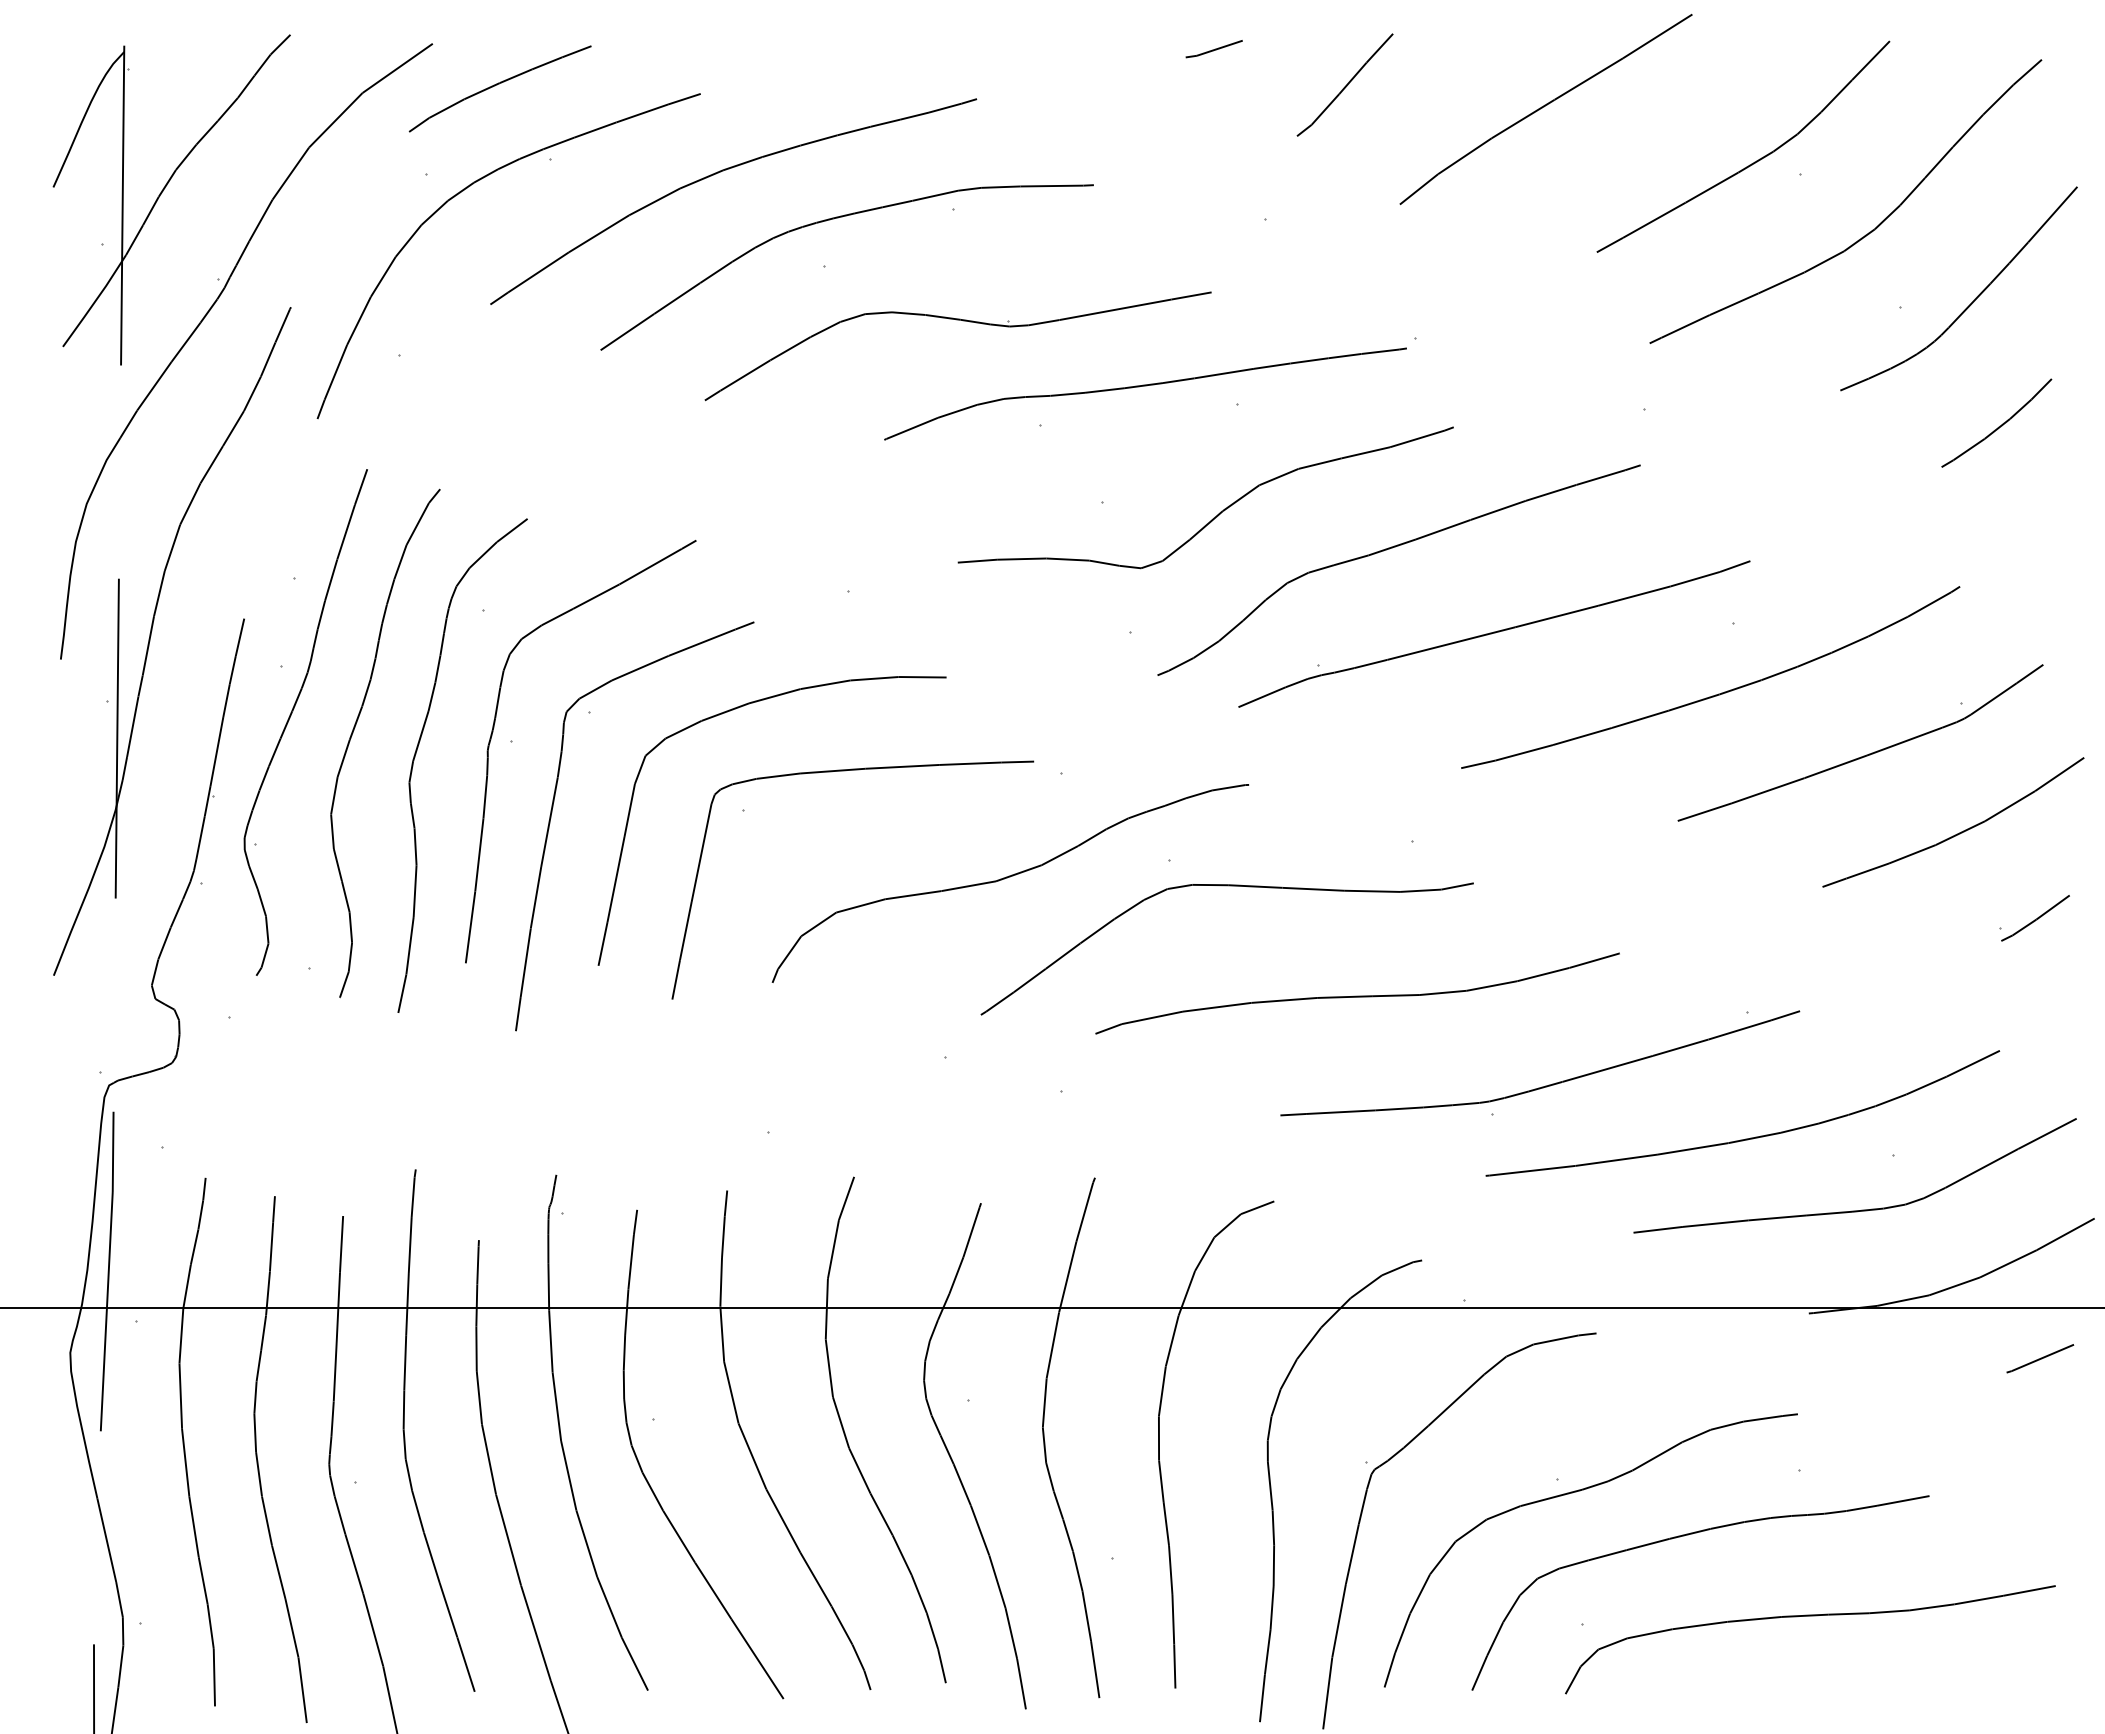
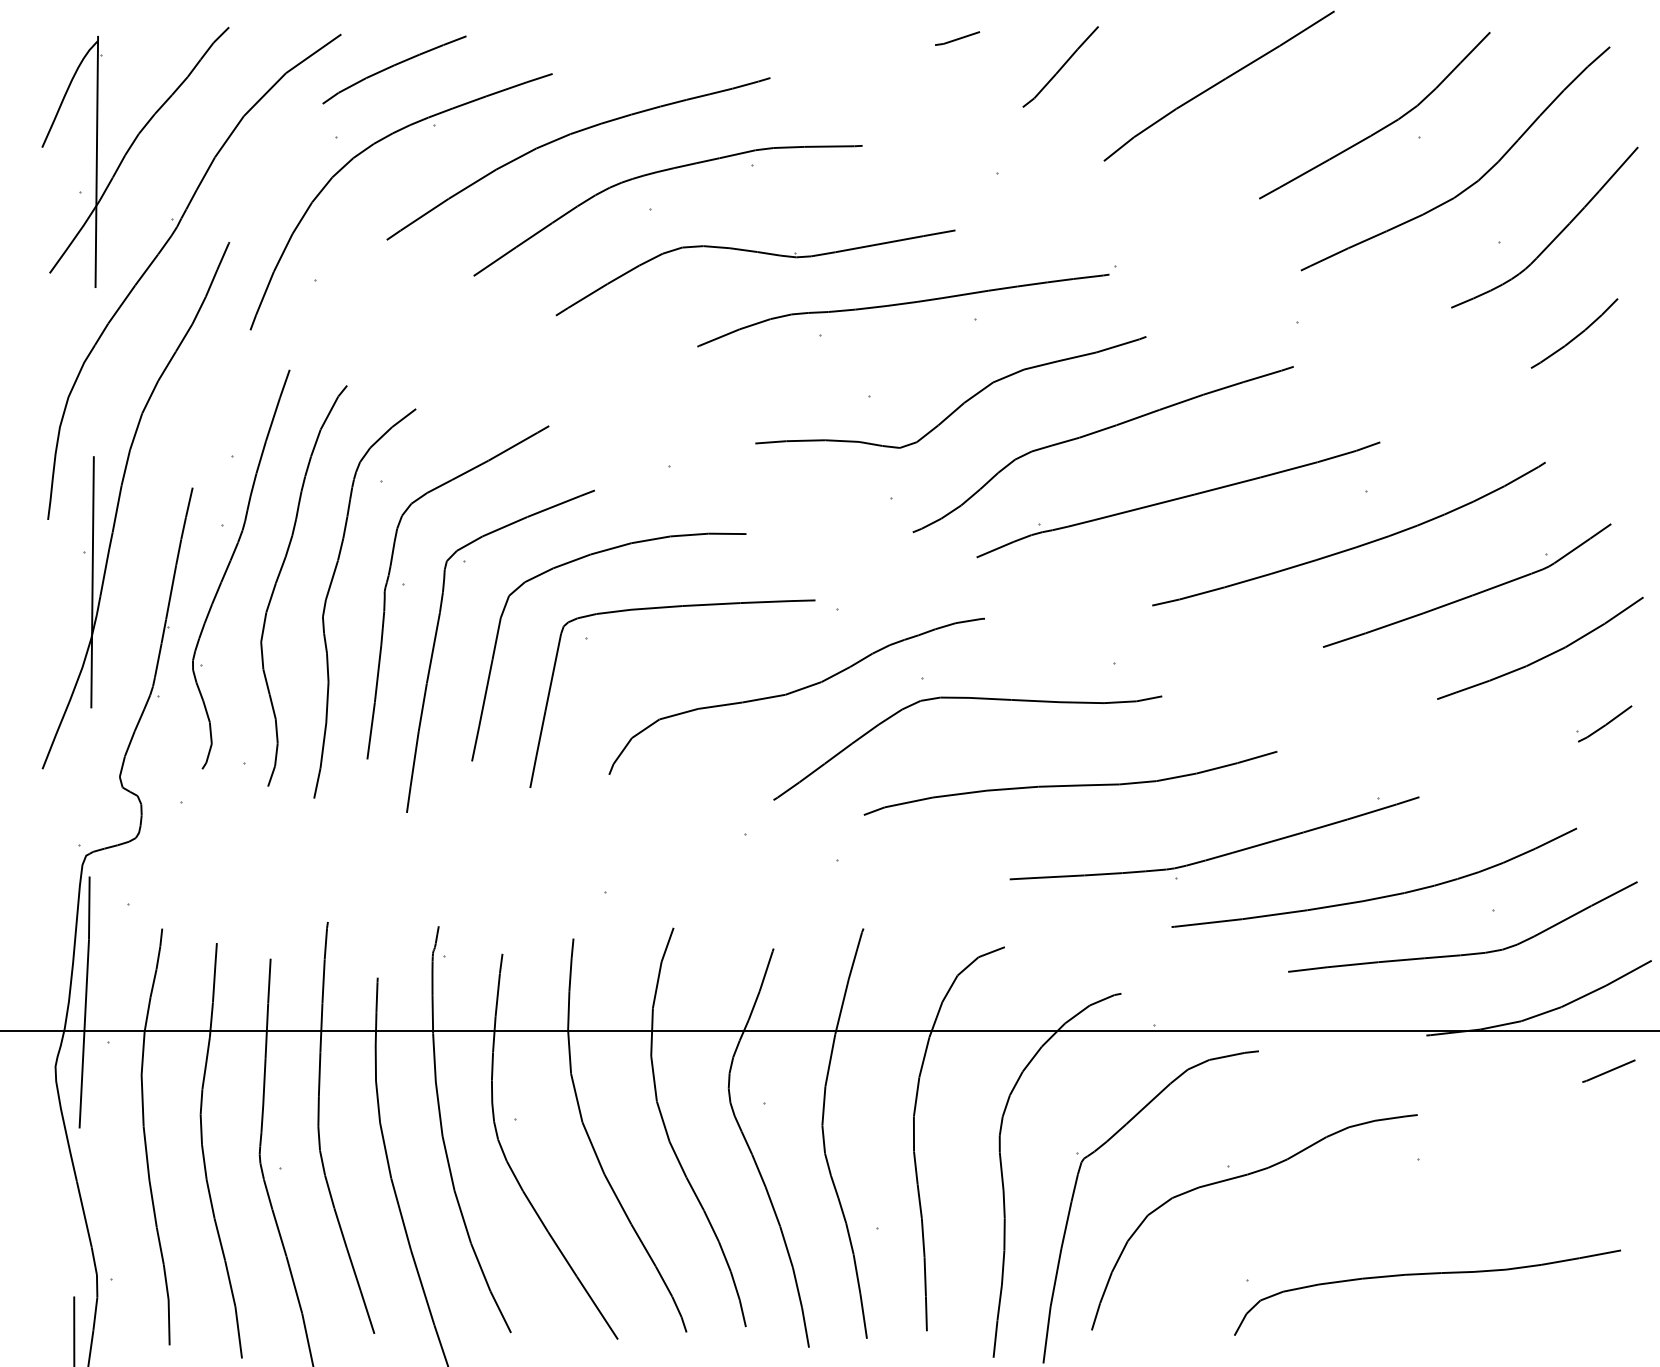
curve: (1684, 1536) -> (1328, 1211), removed

